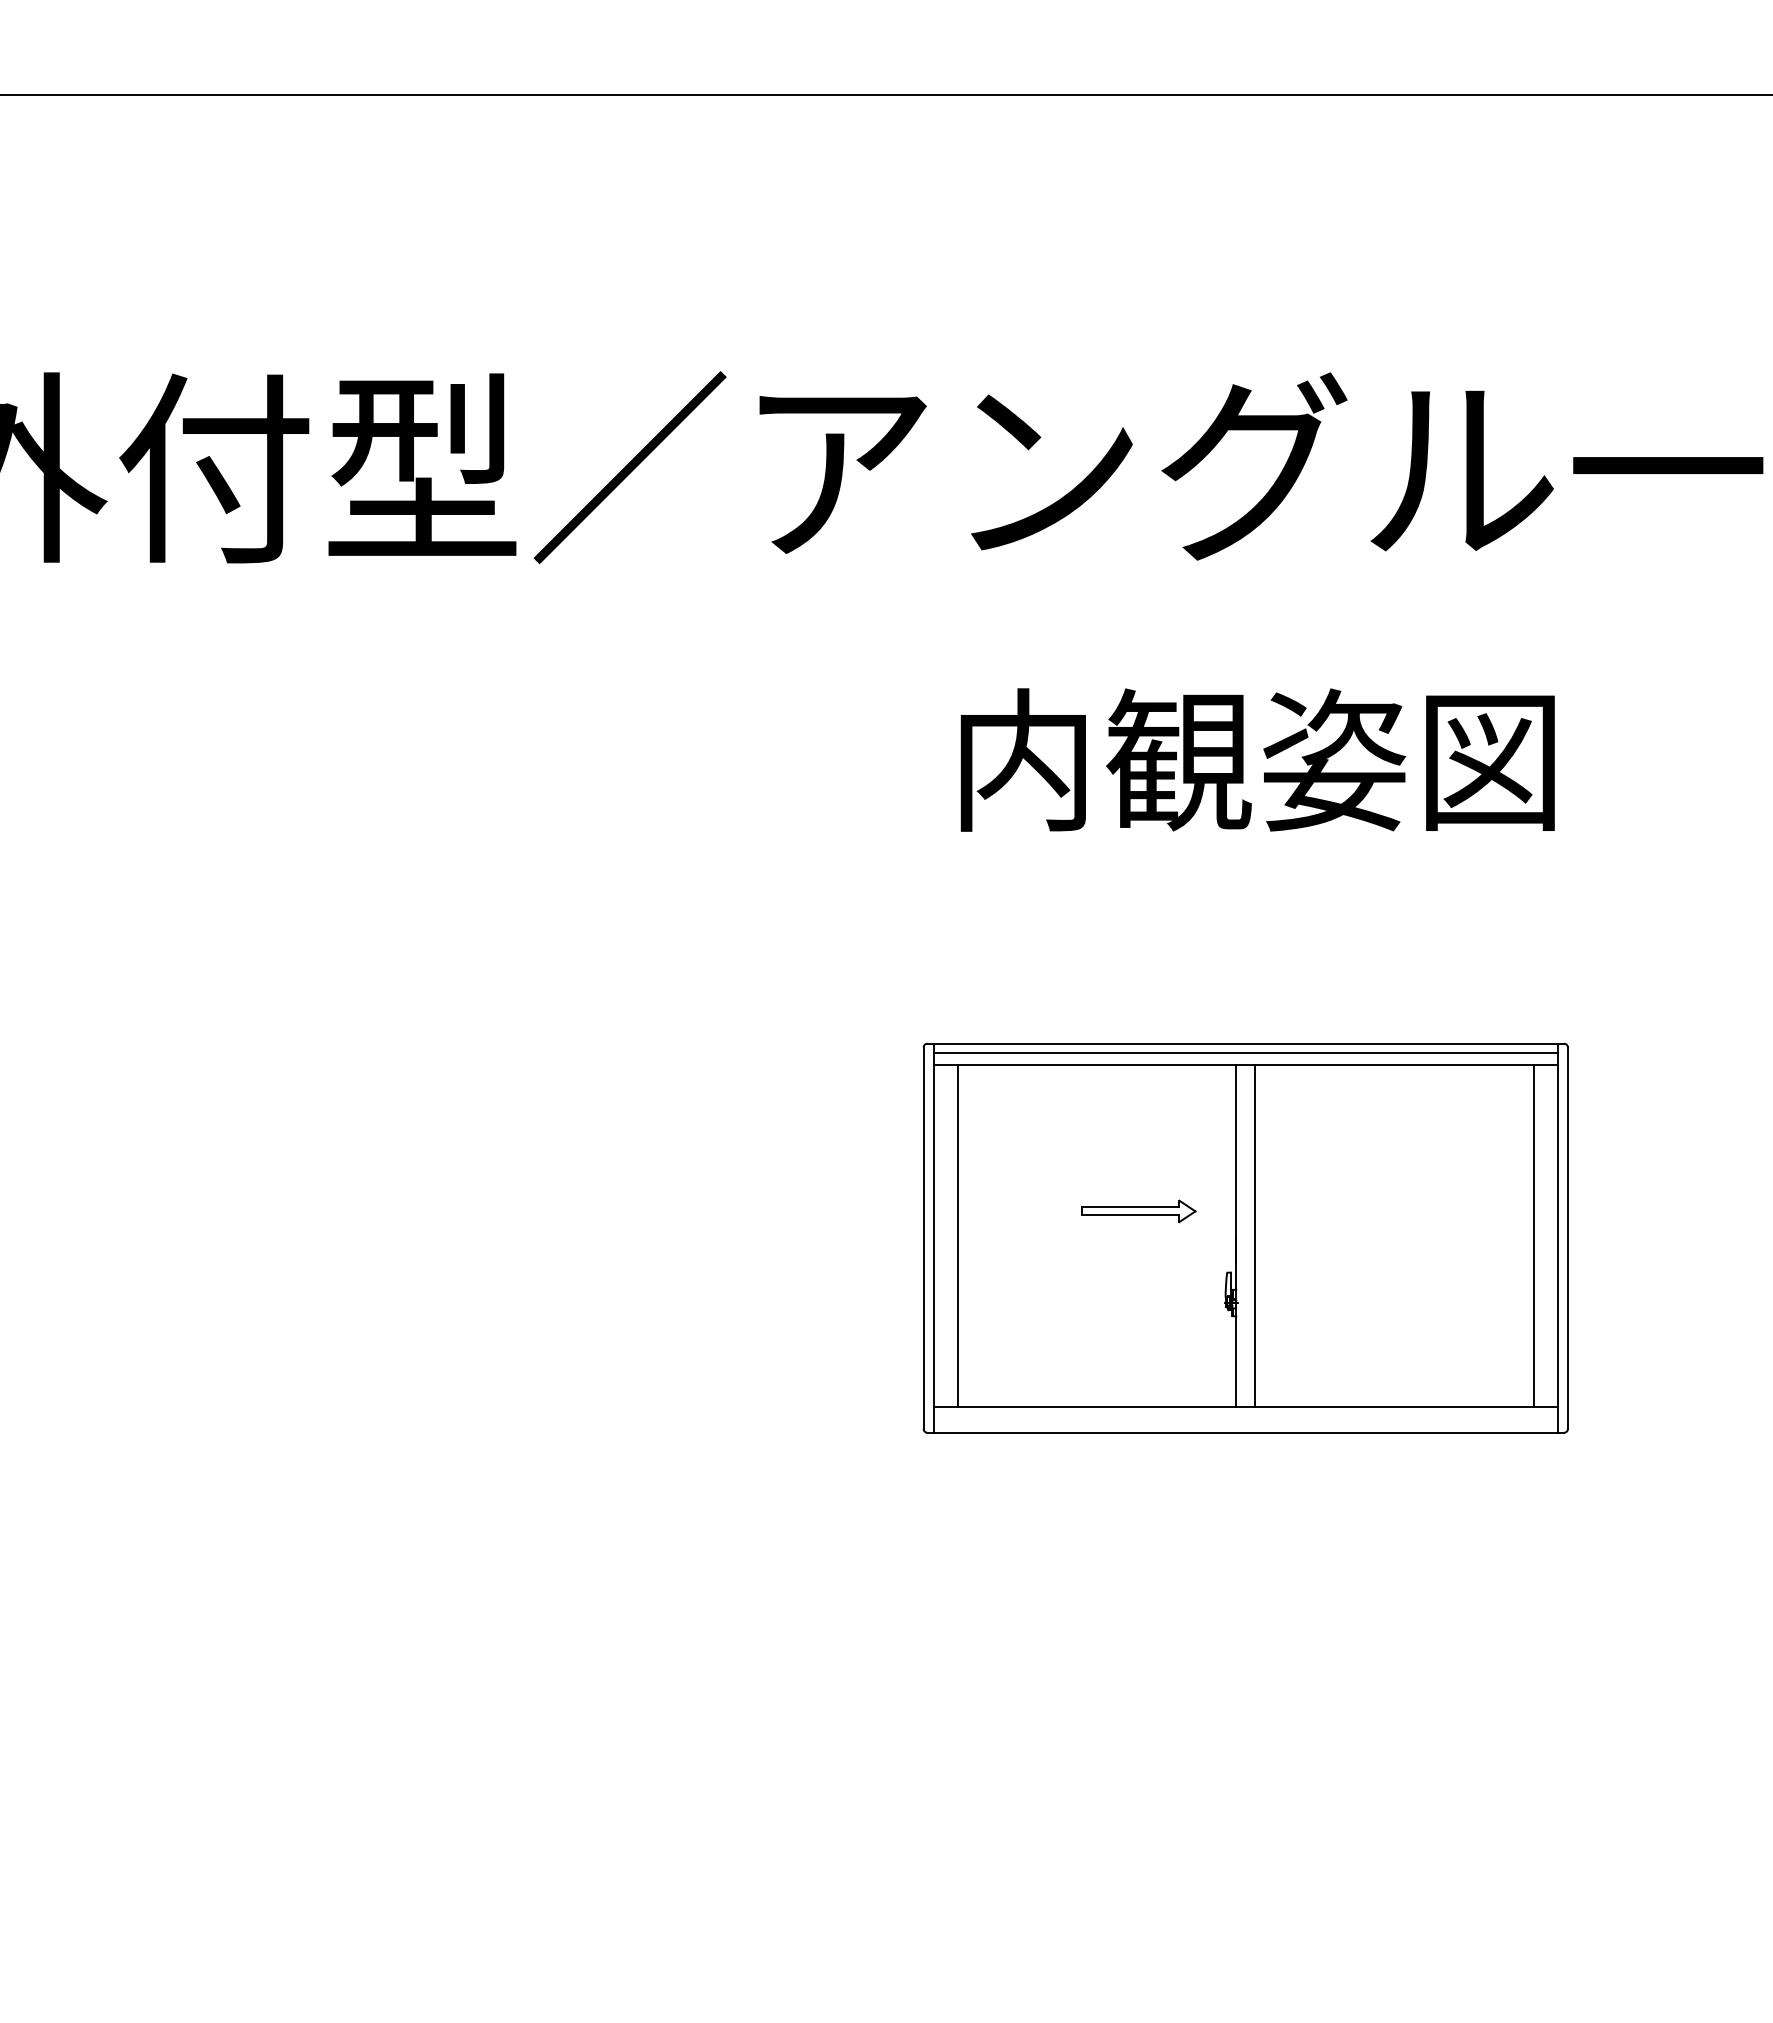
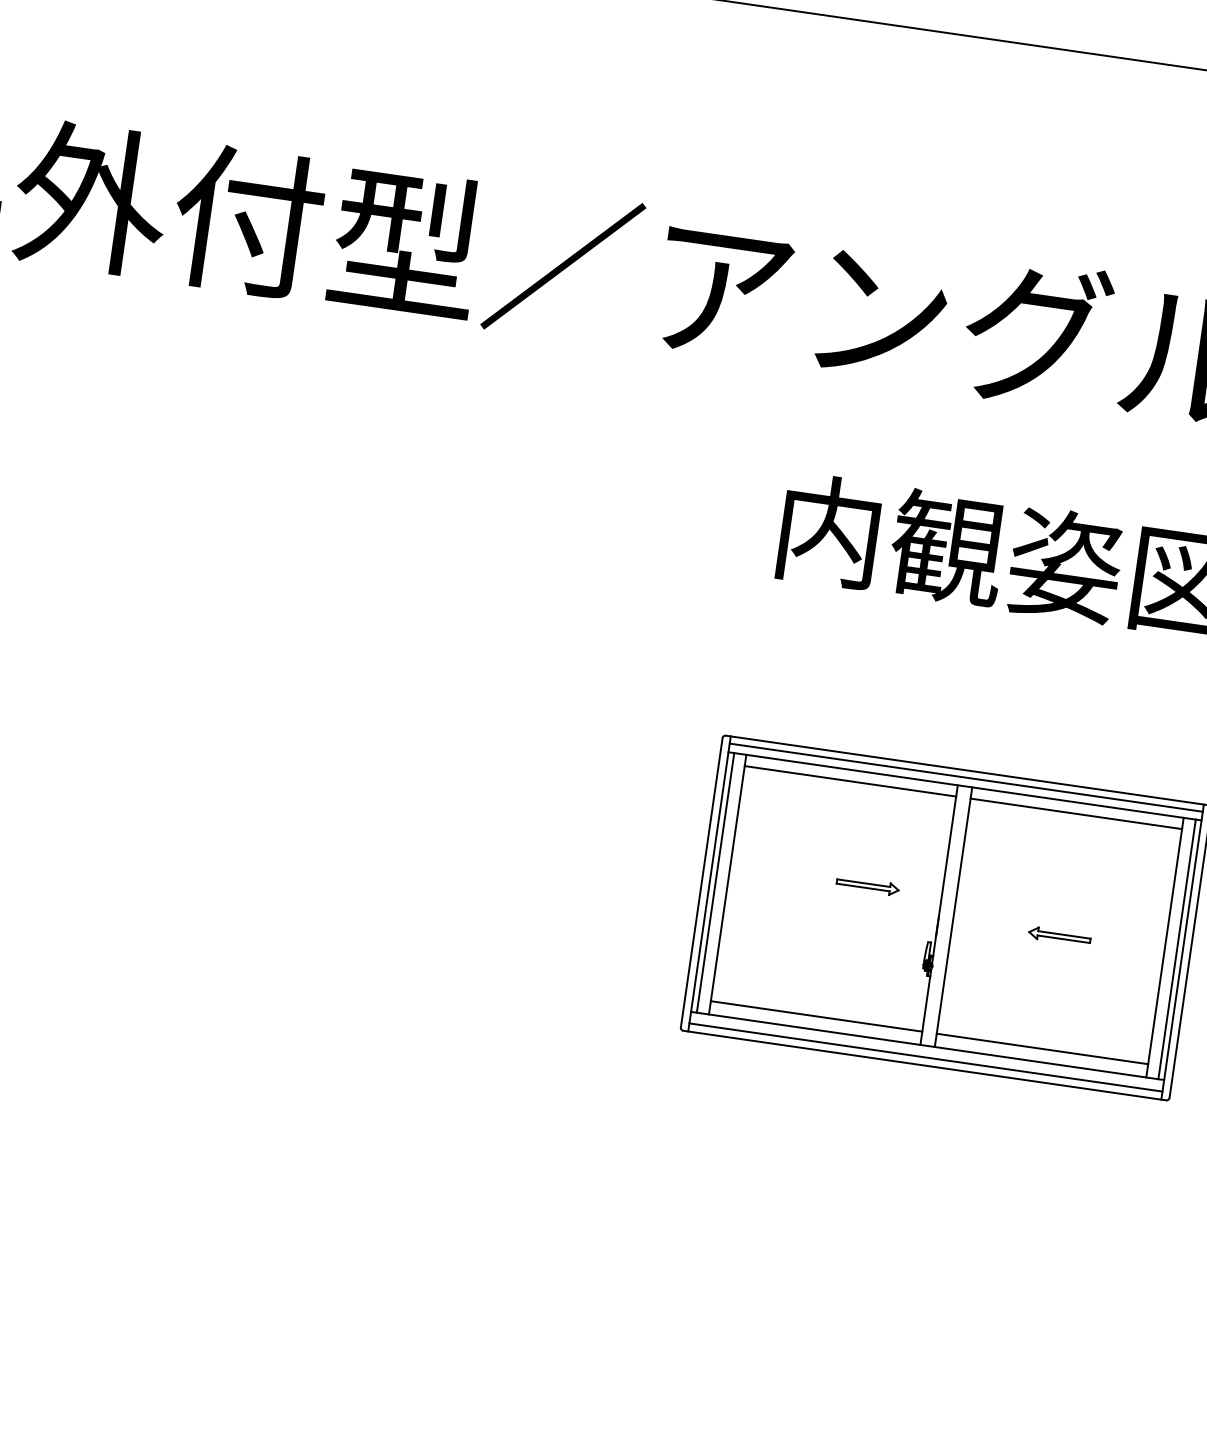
line: (1096, 1079) -> (850, 781), added
line: (1394, 1079) -> (1076, 813), added
part: (1138, 1211) -> (867, 886), size x0.71
line: (941, 1235) -> (715, 882), added
line: (1550, 1235) -> (1177, 949), added
part: (1395, 1240) -> (1059, 936), added
line: (1096, 1389) -> (816, 1016), added
line: (1394, 1389) -> (1042, 1049), added
line: (1245, 1422) -> (925, 1057), added

